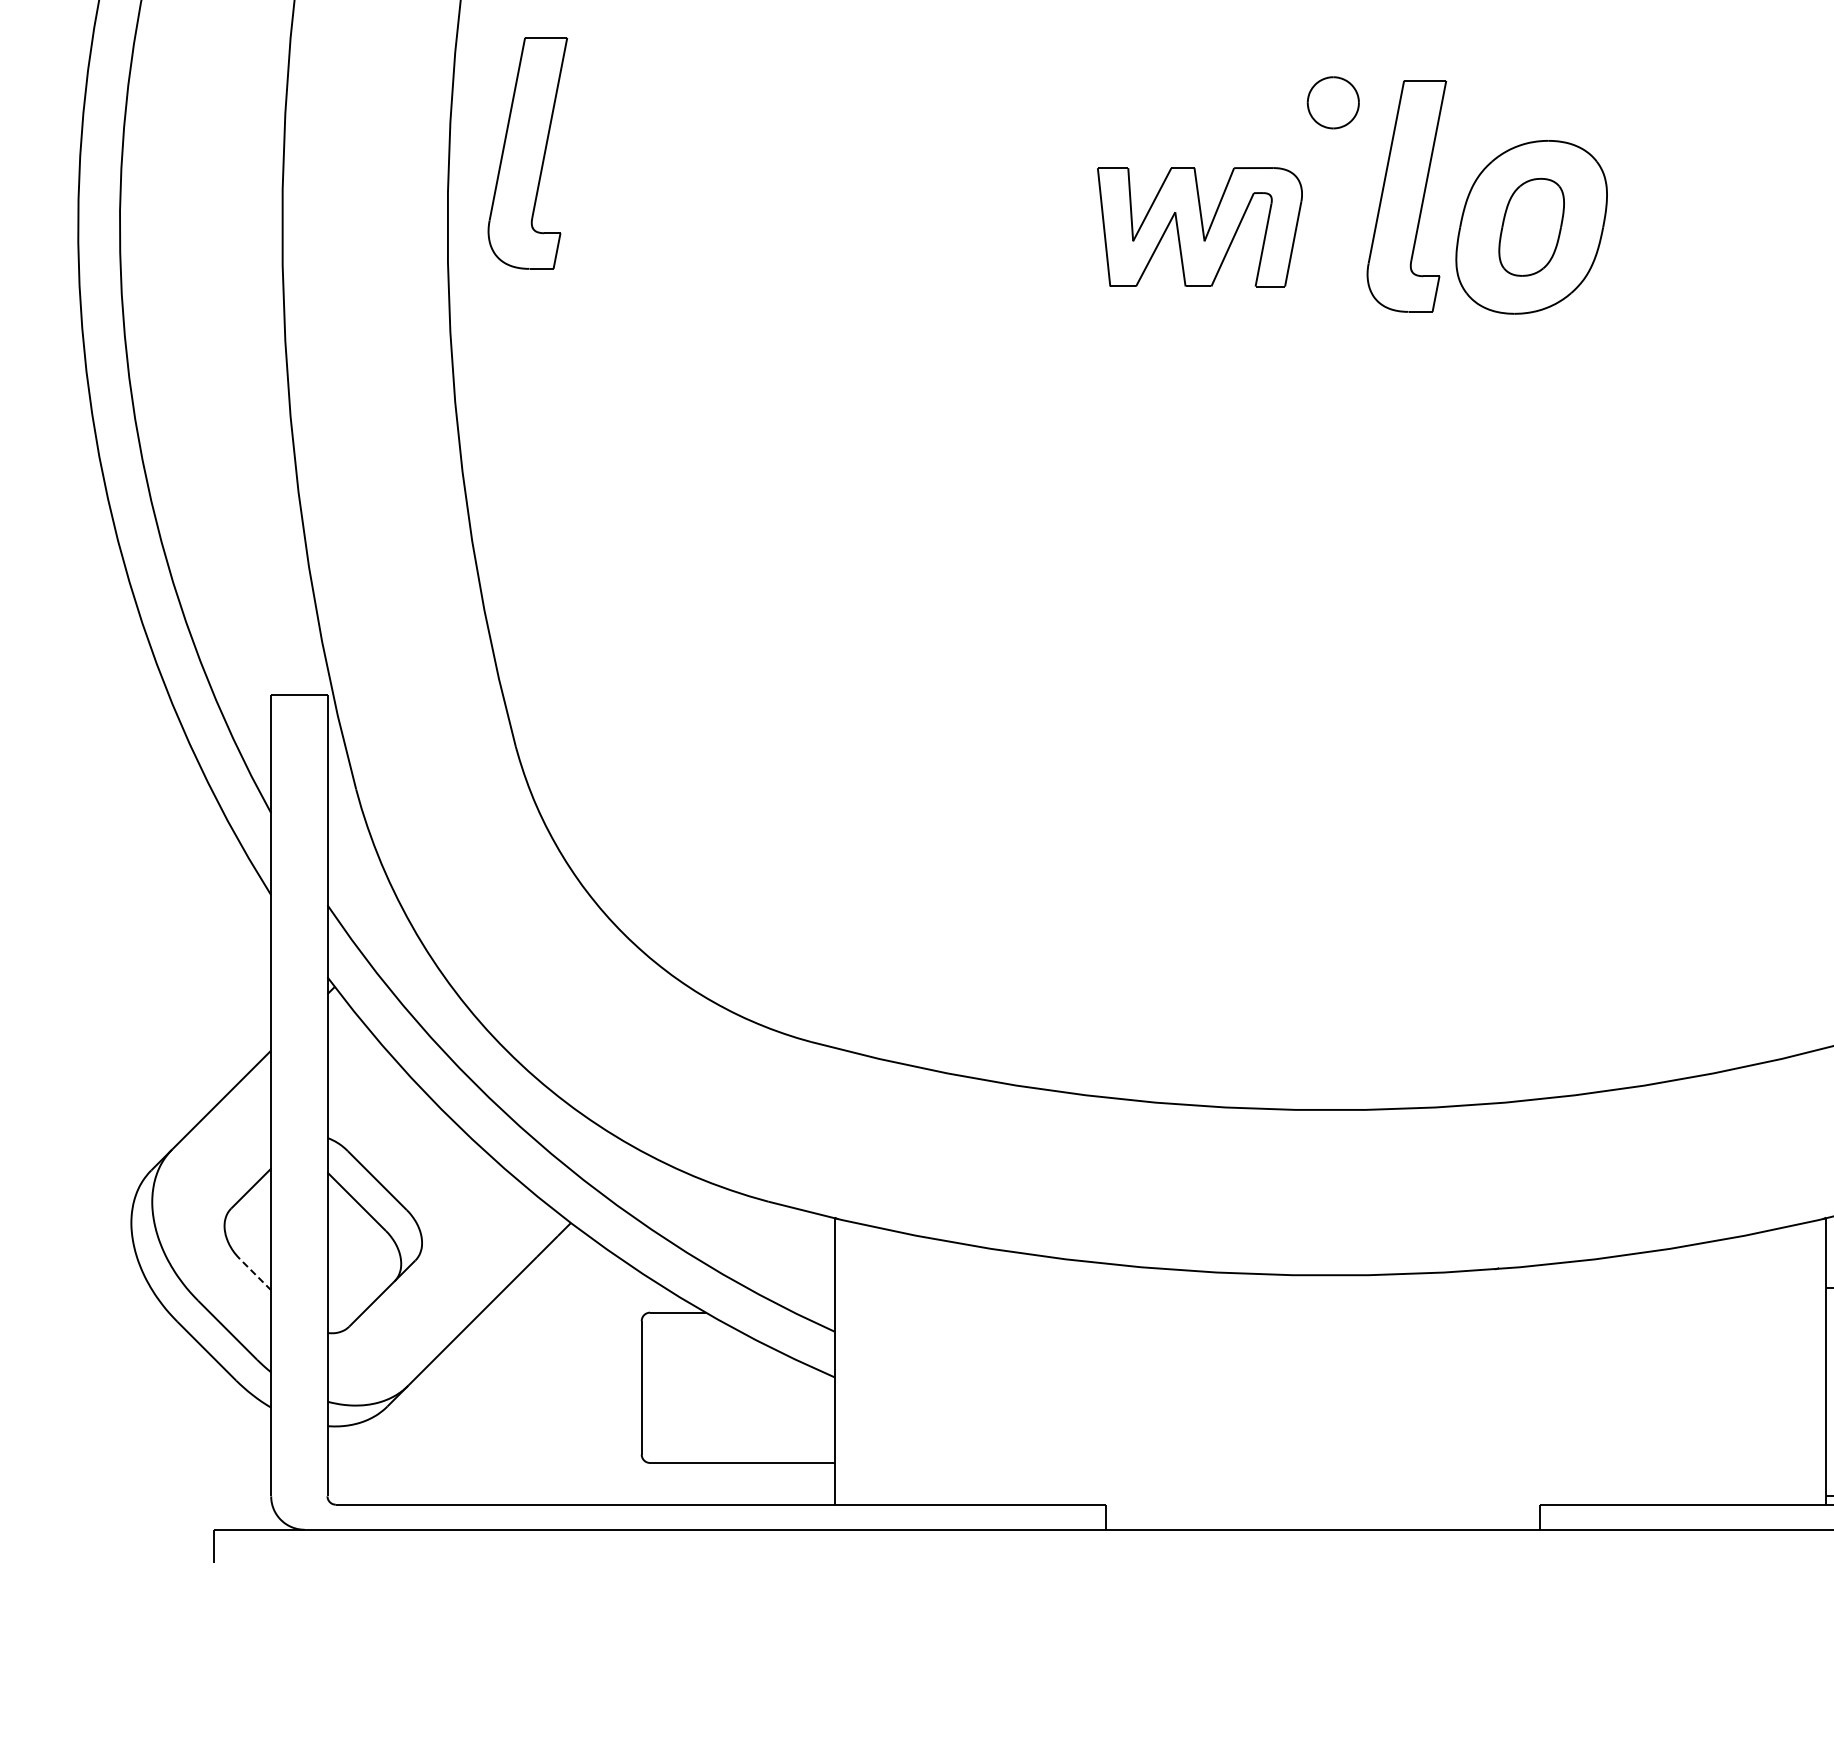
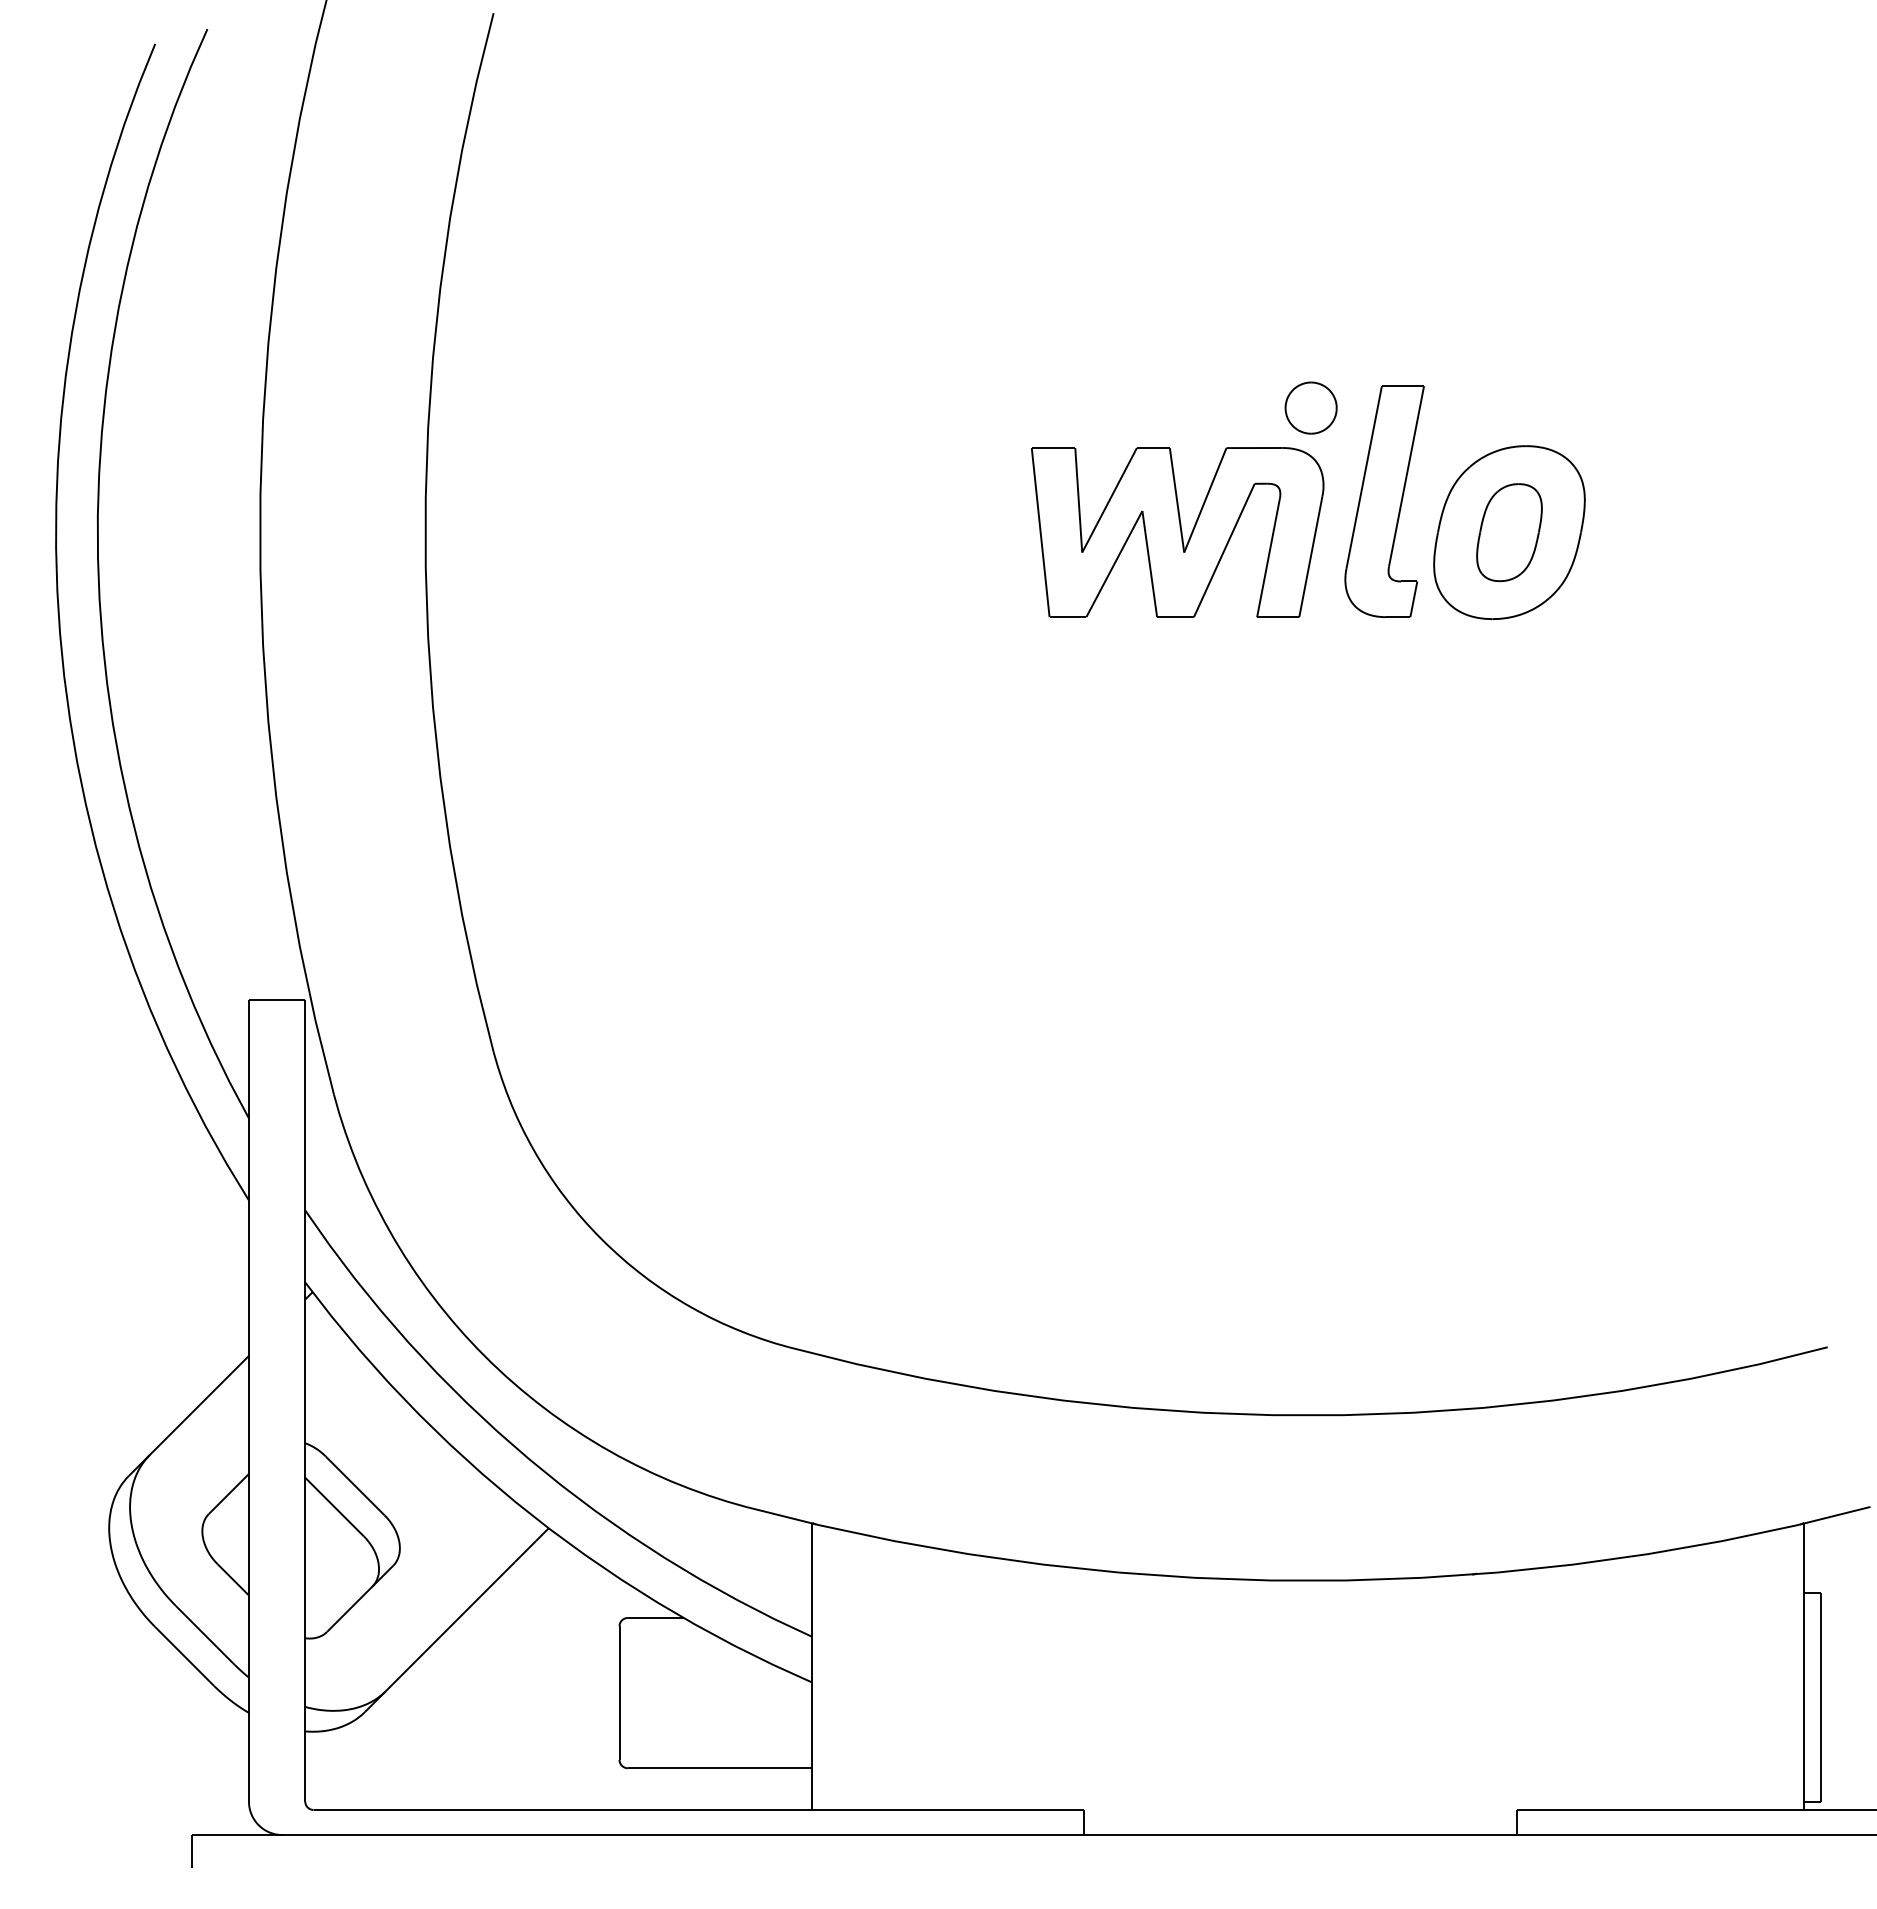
part: (527, 153) -> (505, 458), removed
part: (1199, 227) -> (1177, 532), size x1.43
line: (254, 1274) -> (232, 1579), dashed -> solid

